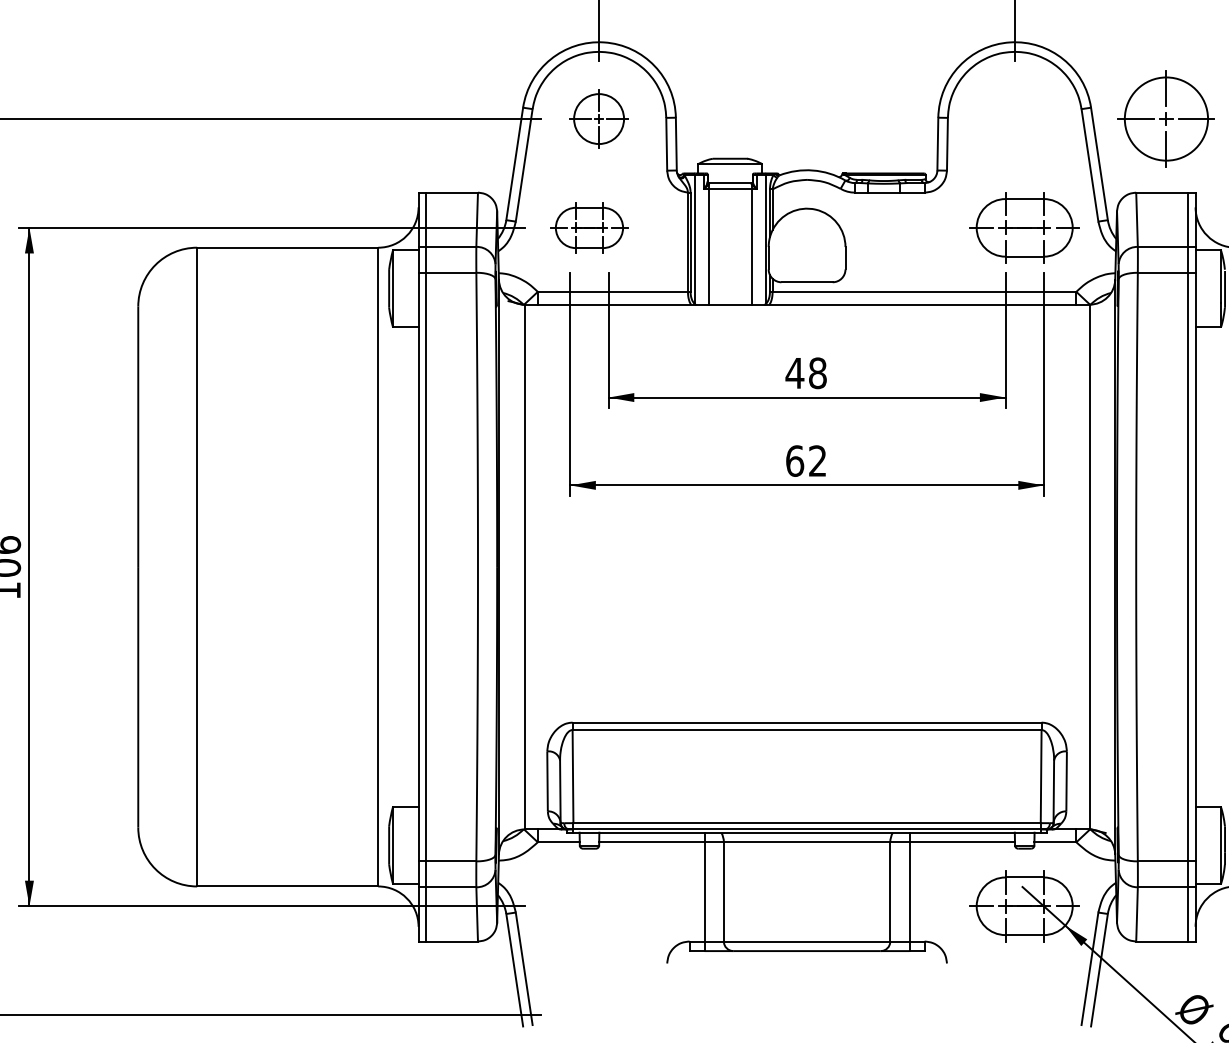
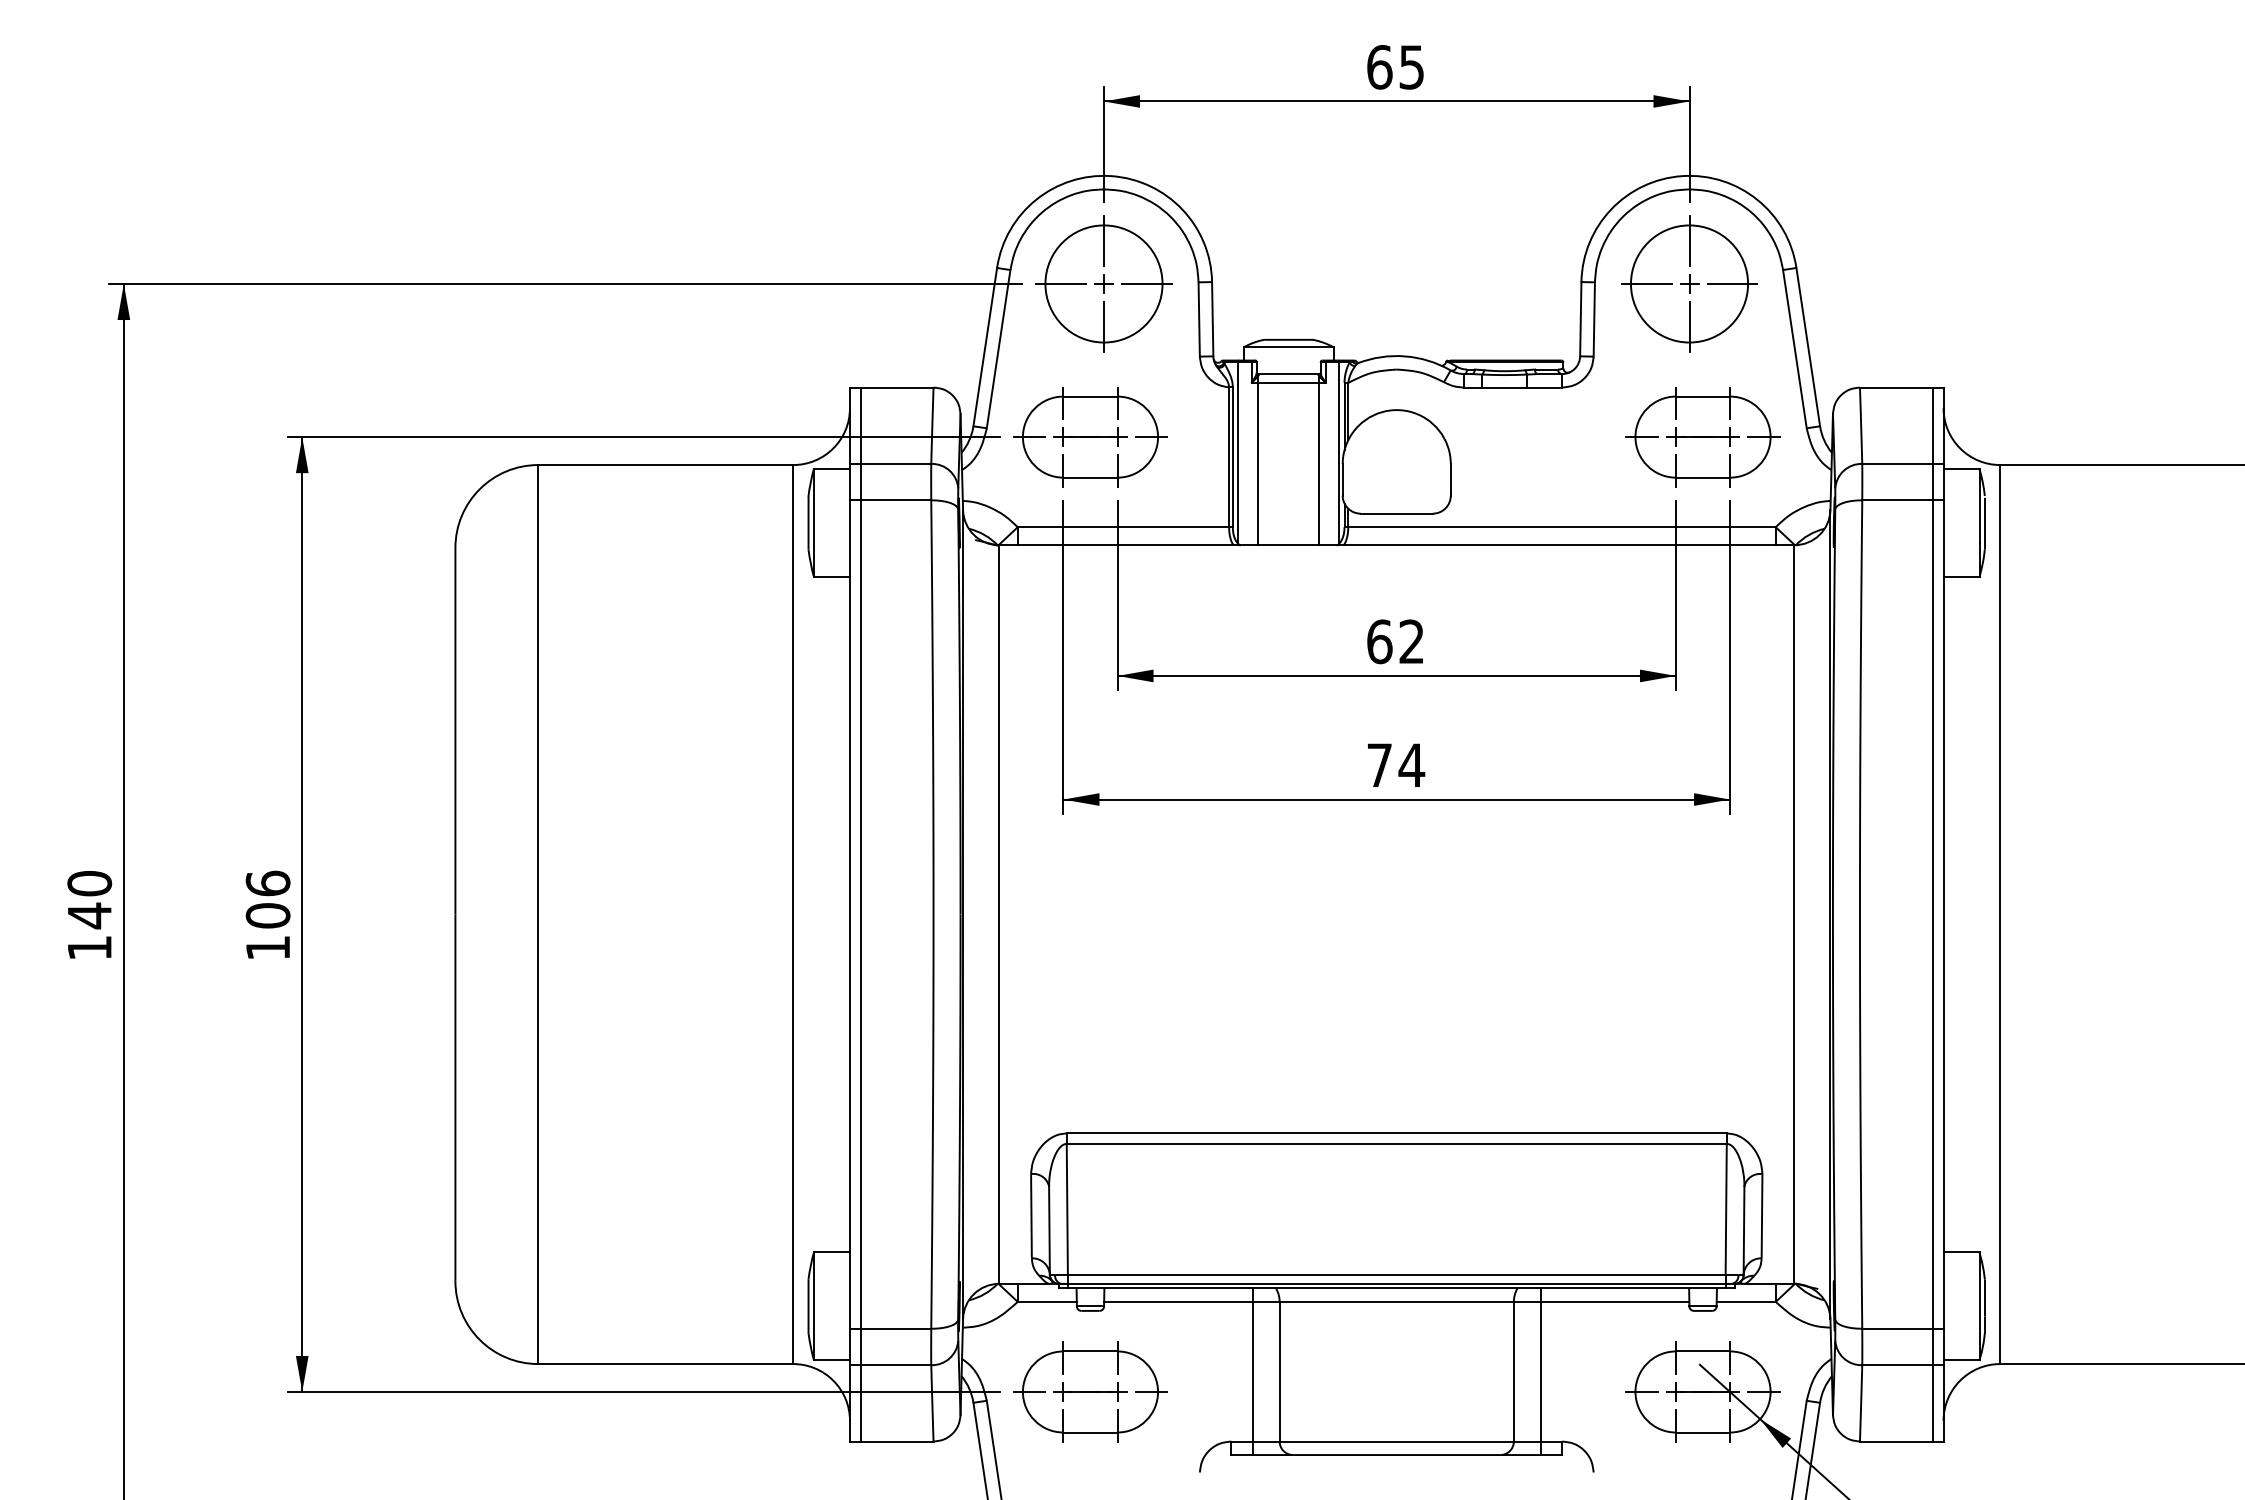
part: (598, 118) -> (1103, 283), size x1.67
part: (1166, 118) -> (1689, 283), moved
part: (589, 228) -> (1090, 437), size x1.43
text: (806, 373) -> (1395, 641), 48 -> 62
text: (806, 461) -> (1396, 765), 62 -> 74
part: (589, 905) -> (1090, 1391), added

